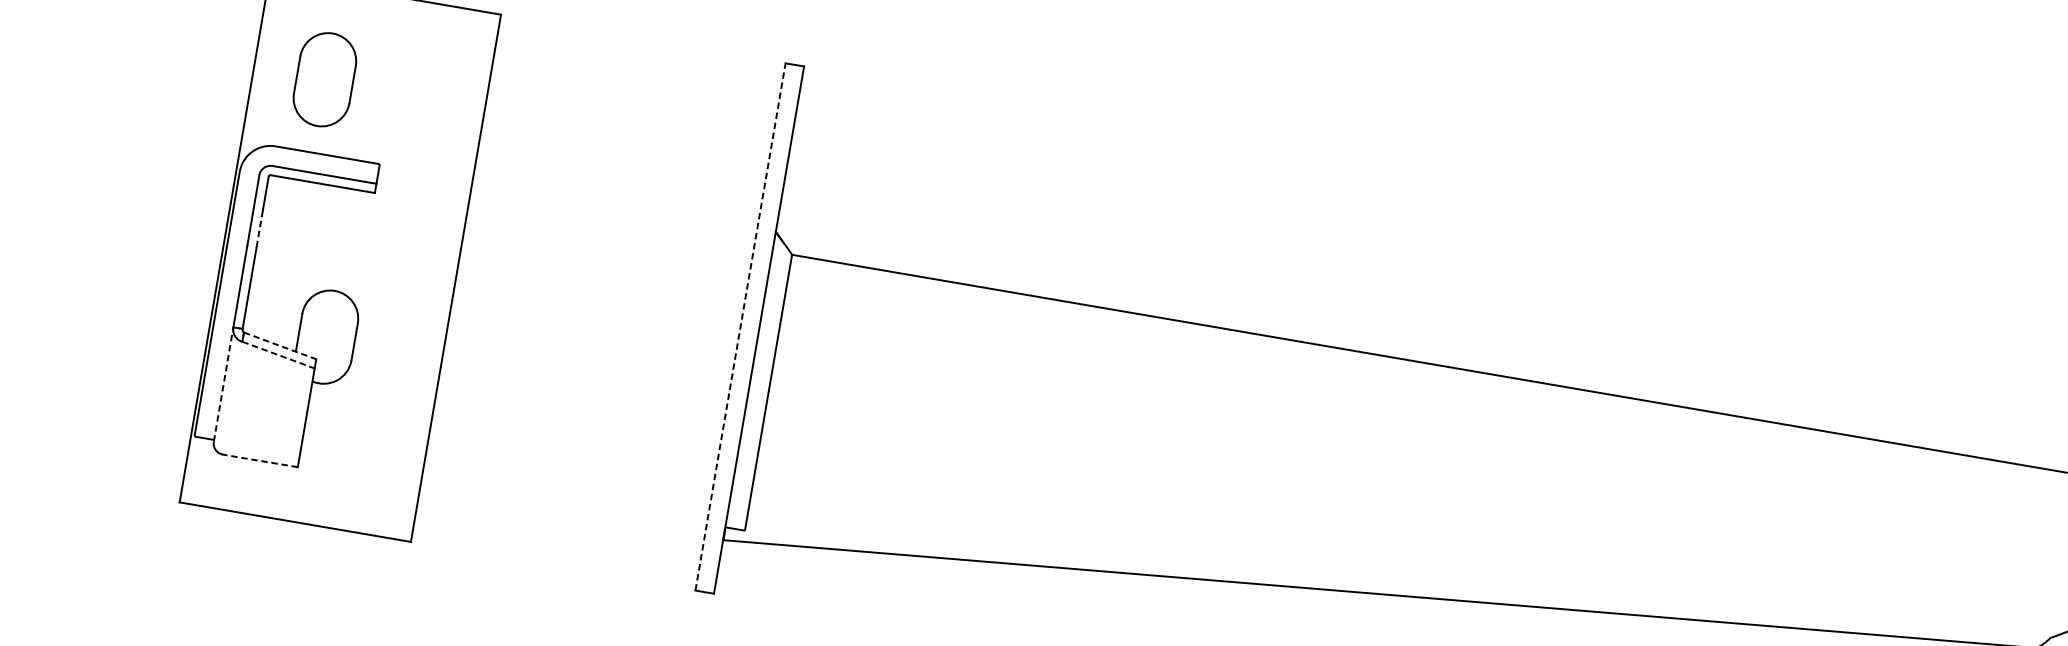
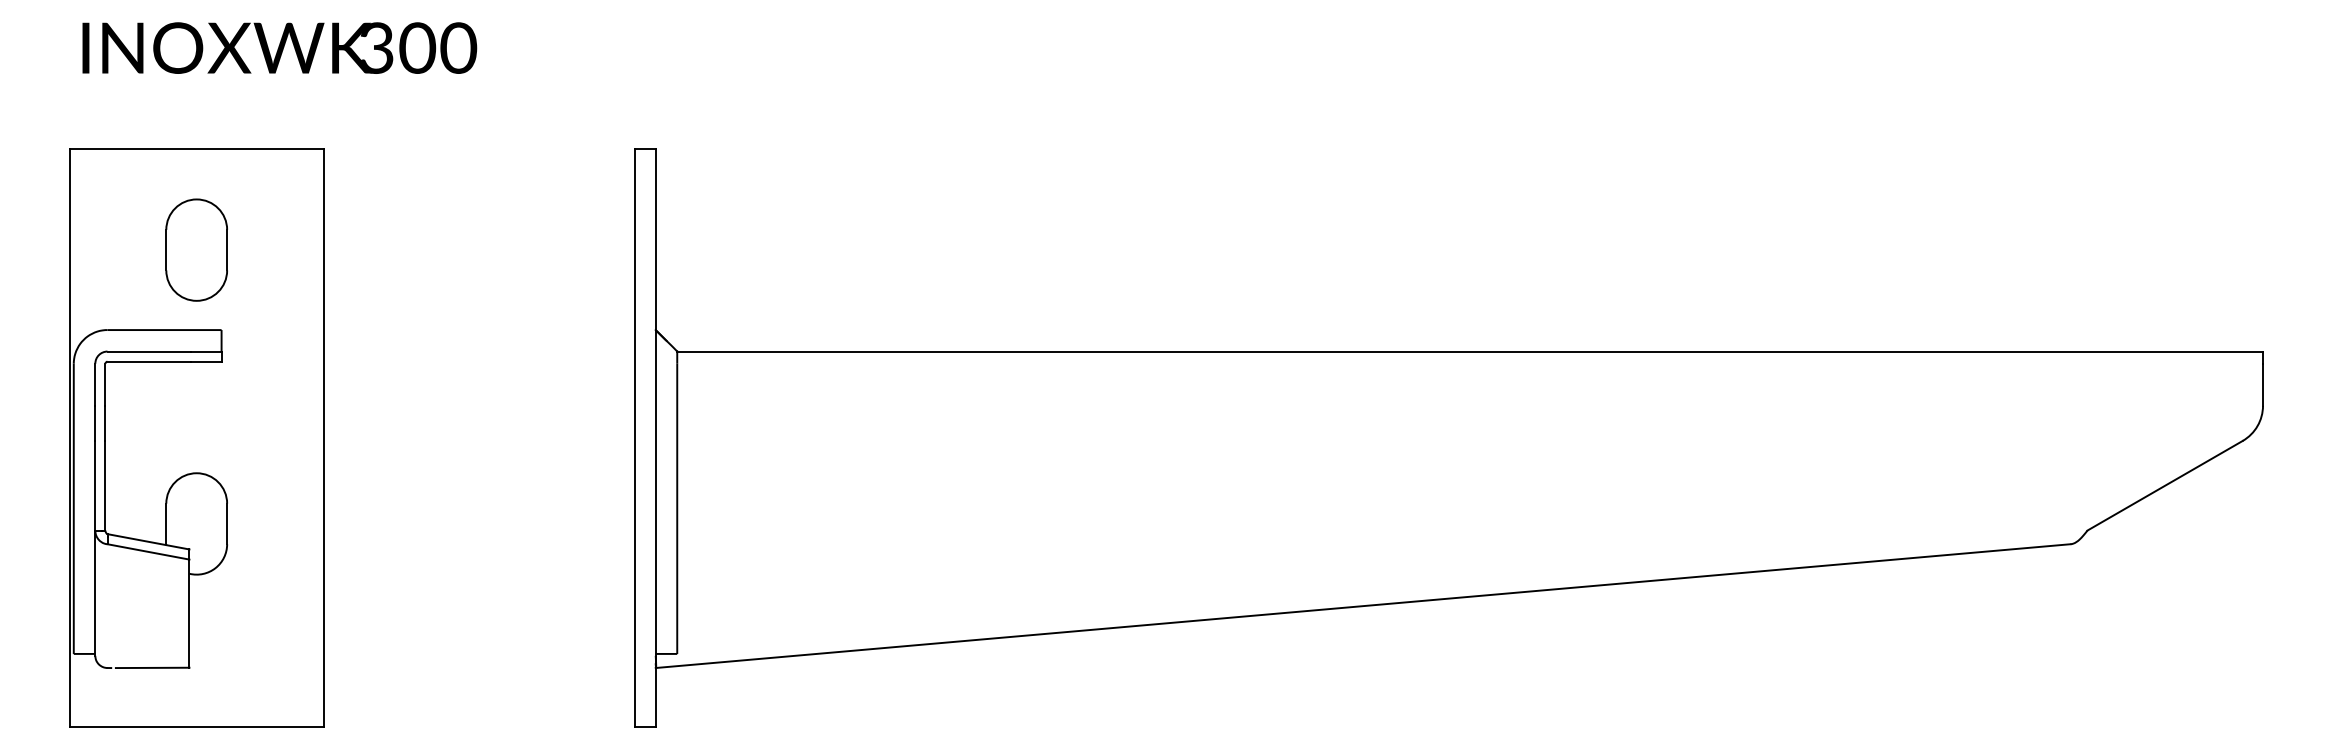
part: (324, 79) -> (196, 249), moved
line: (259, 231) -> (105, 423), dashed -> solid
line: (740, 326) -> (635, 437), dashed -> solid
line: (280, 345) -> (148, 541), dashed -> solid
line: (278, 354) -> (148, 551), dashed -> solid
line: (223, 384) -> (95, 593), dashed -> solid
line: (264, 461) -> (152, 667), dashed -> solid

